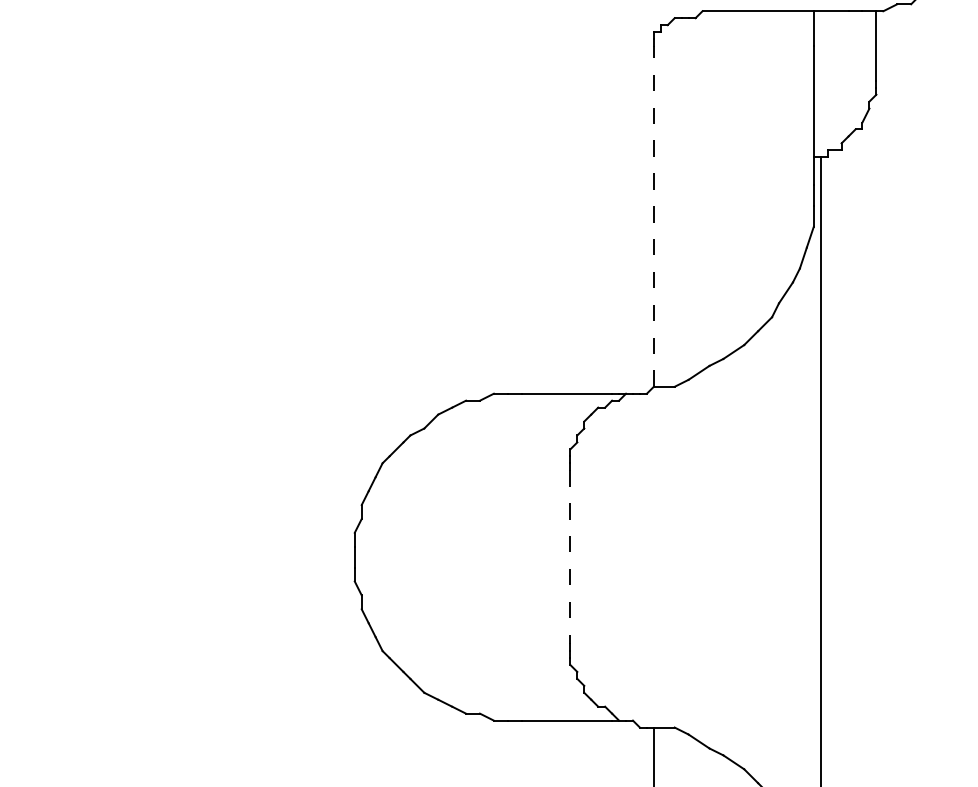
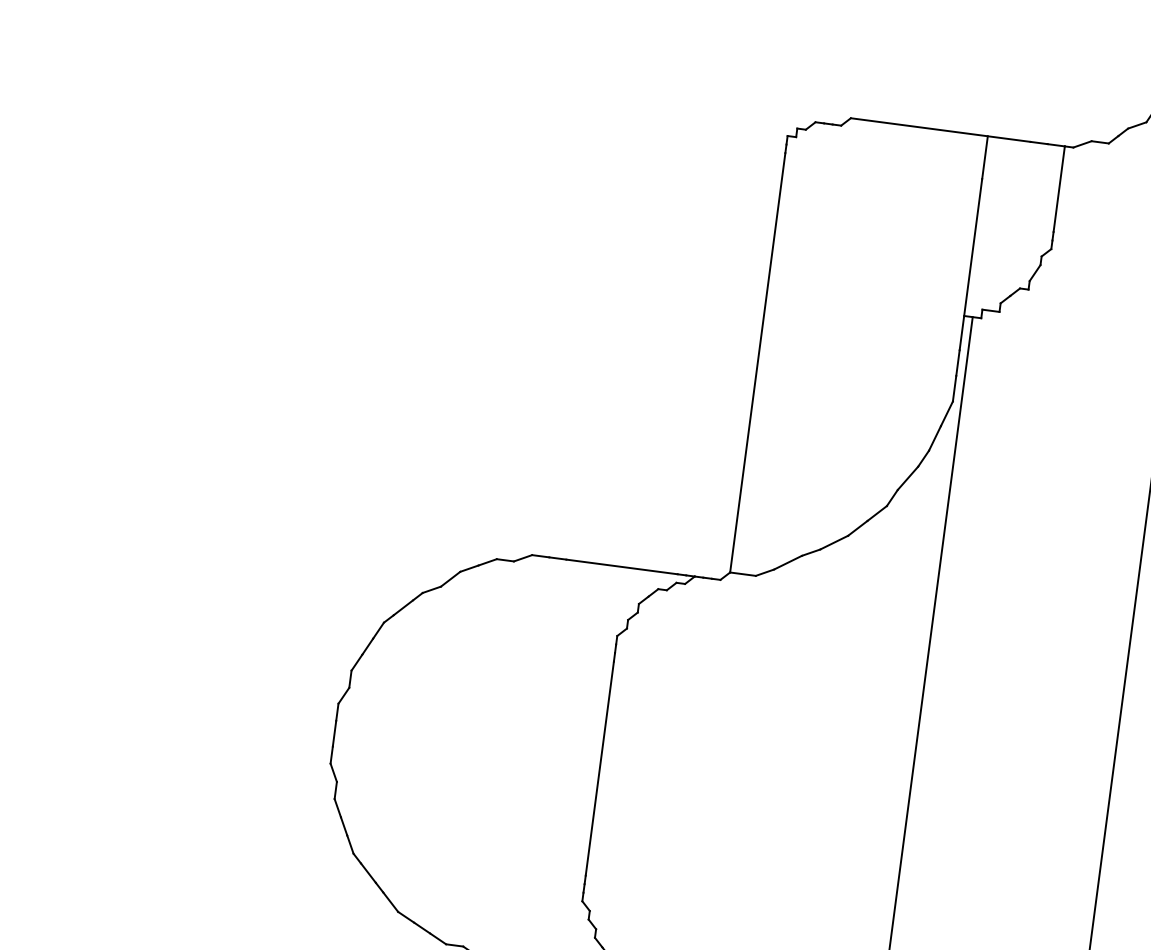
line: (653, 215) -> (757, 361), dashed -> solid
line: (570, 557) -> (599, 769), dashed -> solid

